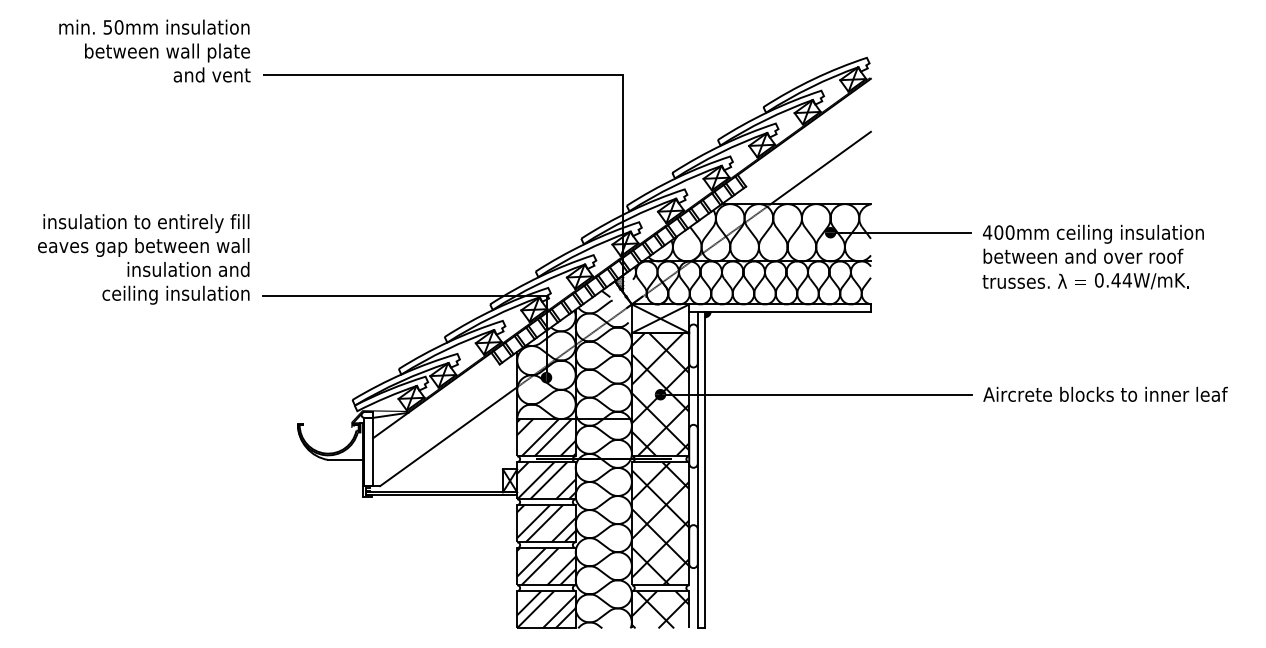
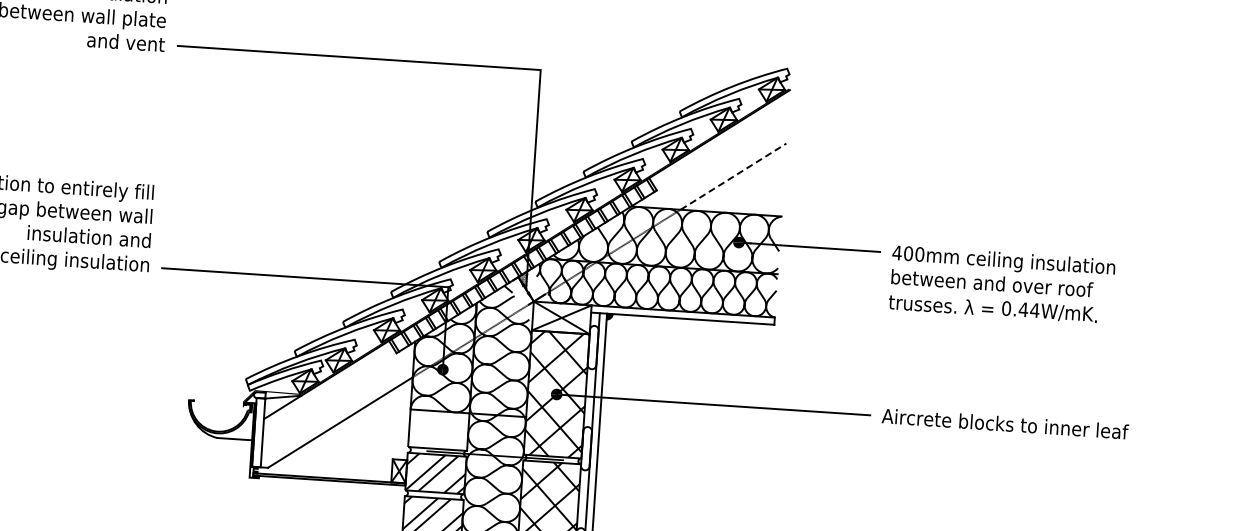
line: (820, 167) -> (733, 176), solid -> dashed
hatch: (546, 437) -> (438, 429), removed

